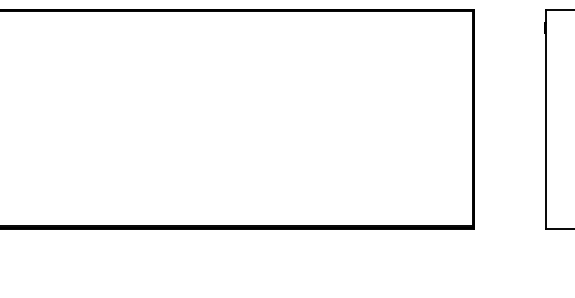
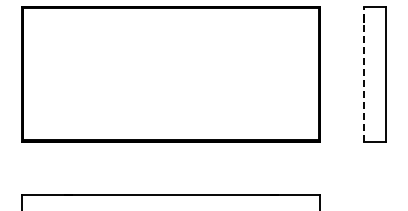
line: (546, 119) -> (364, 74), solid -> dashed

